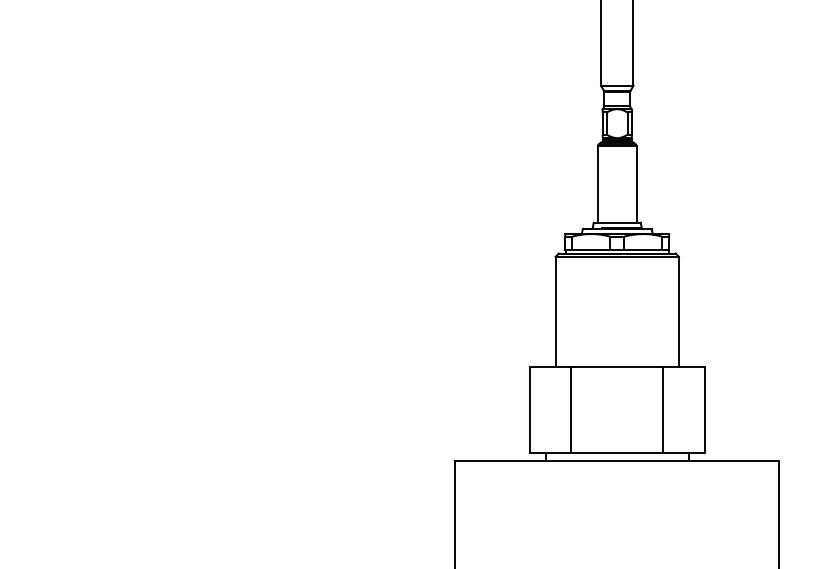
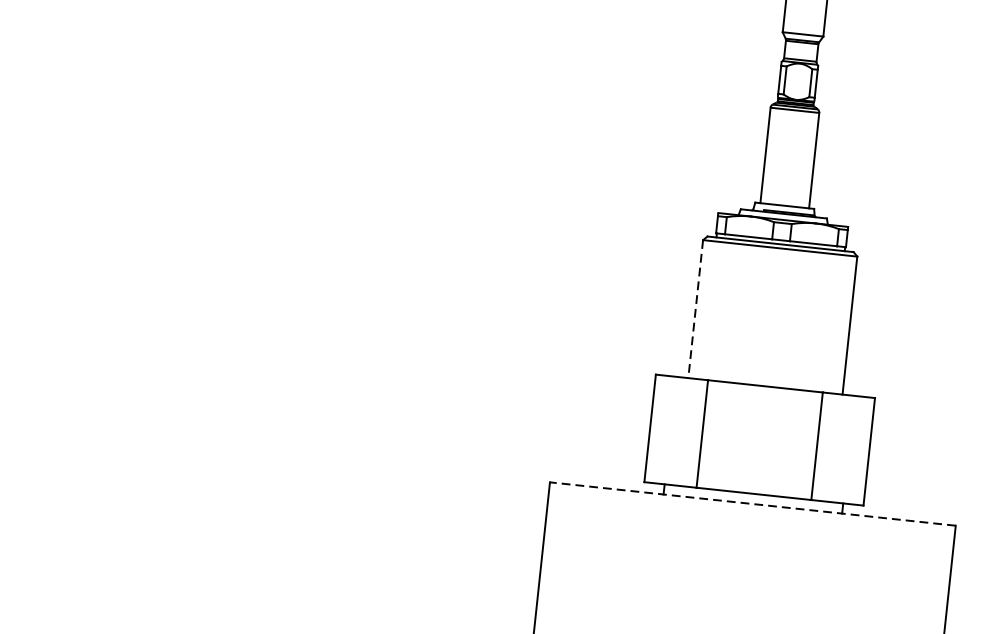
line: (555, 312) -> (695, 309), solid -> dashed
line: (616, 461) -> (751, 504), solid -> dashed

